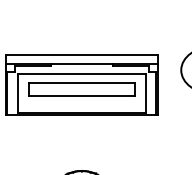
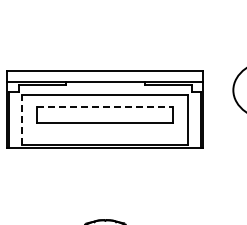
line: (82, 82) -> (105, 106), solid -> dashed
line: (17, 93) -> (22, 120), solid -> dashed

